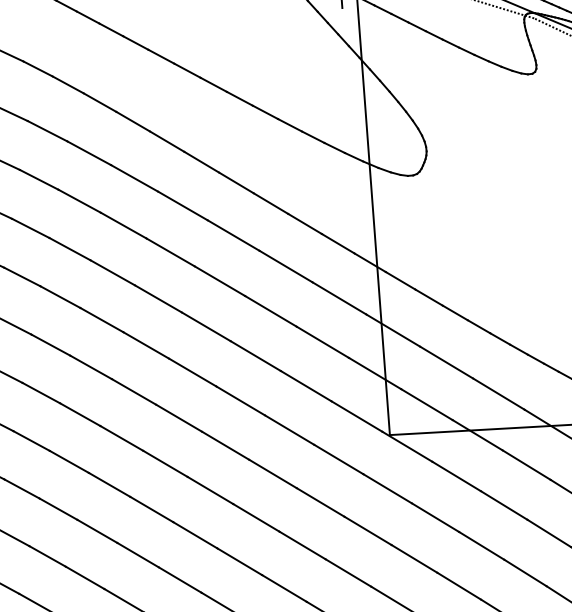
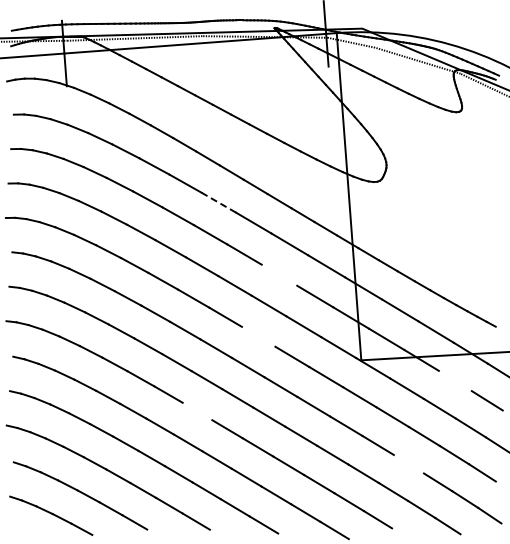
line: (182, 205) -> (218, 202), solid -> dashed
line: (270, 310) -> (279, 274), removed
line: (240, 400) -> (258, 336), removed
line: (525, 464) -> (454, 380), removed
line: (151, 509) -> (197, 411), removed
line: (458, 585) -> (408, 463), removed

